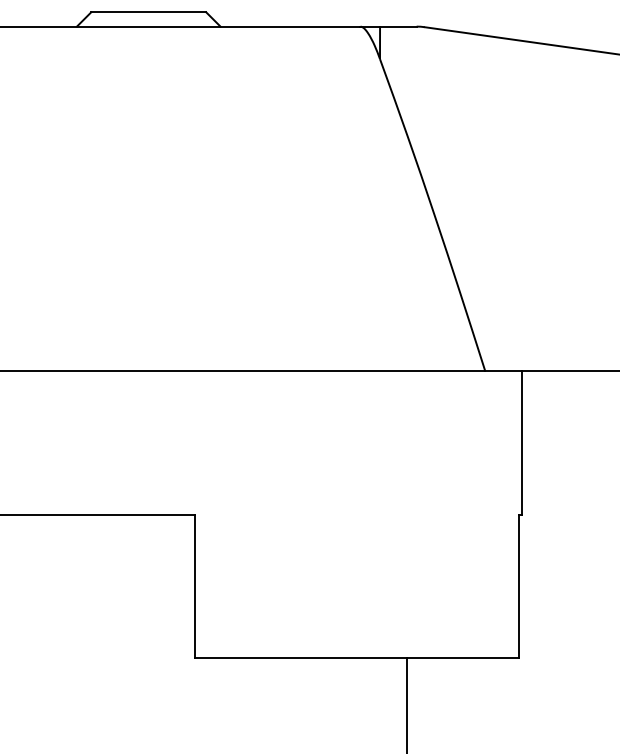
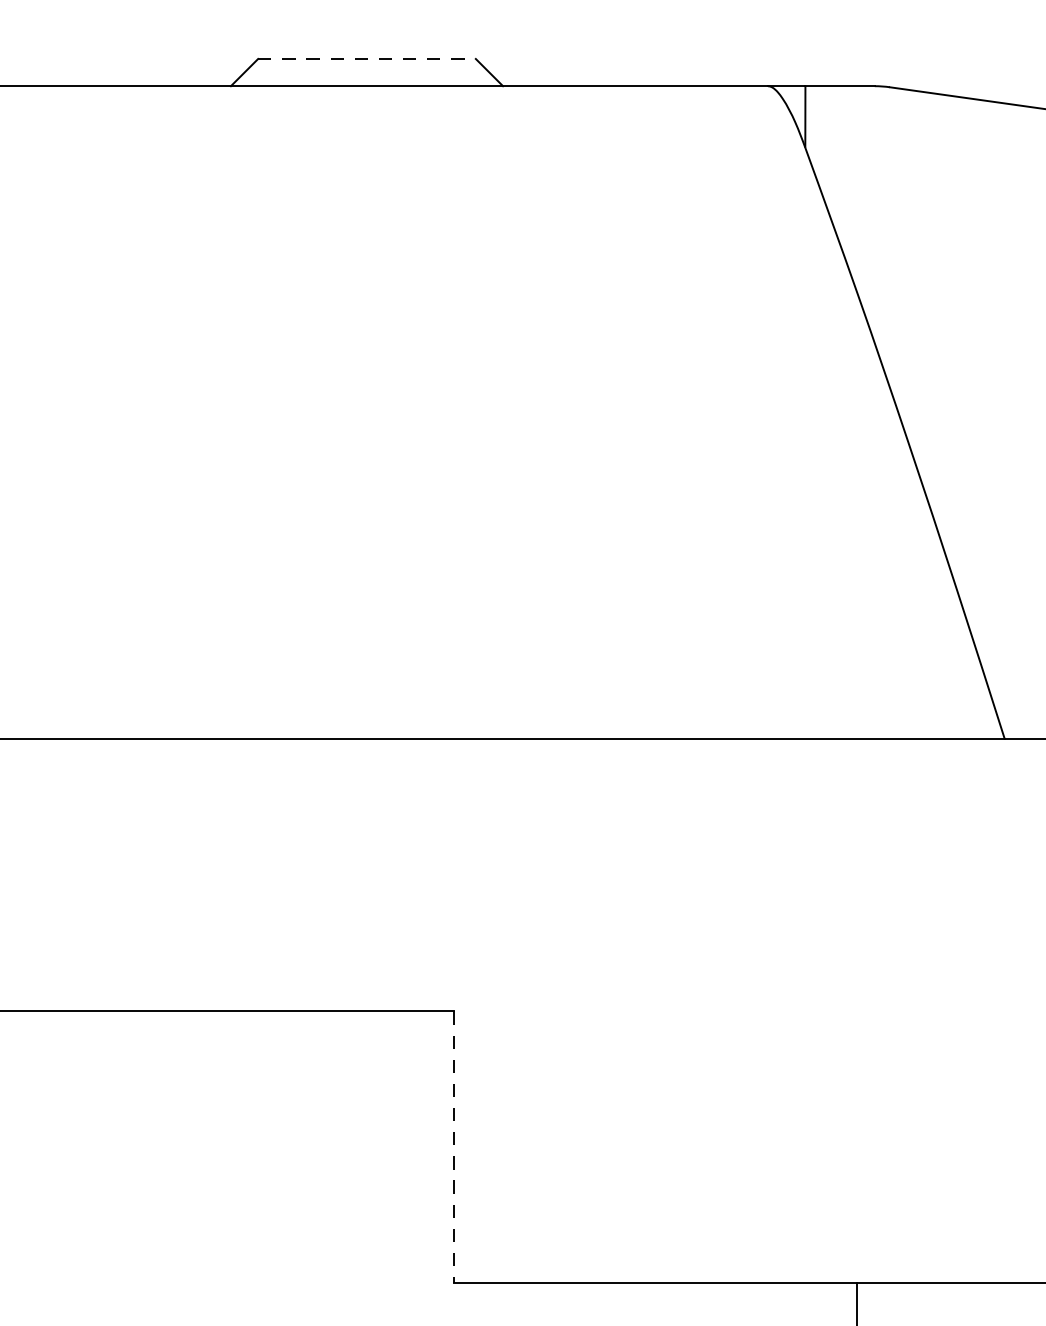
line: (149, 12) -> (368, 59), solid -> dashed
line: (194, 586) -> (453, 1147), solid -> dashed

